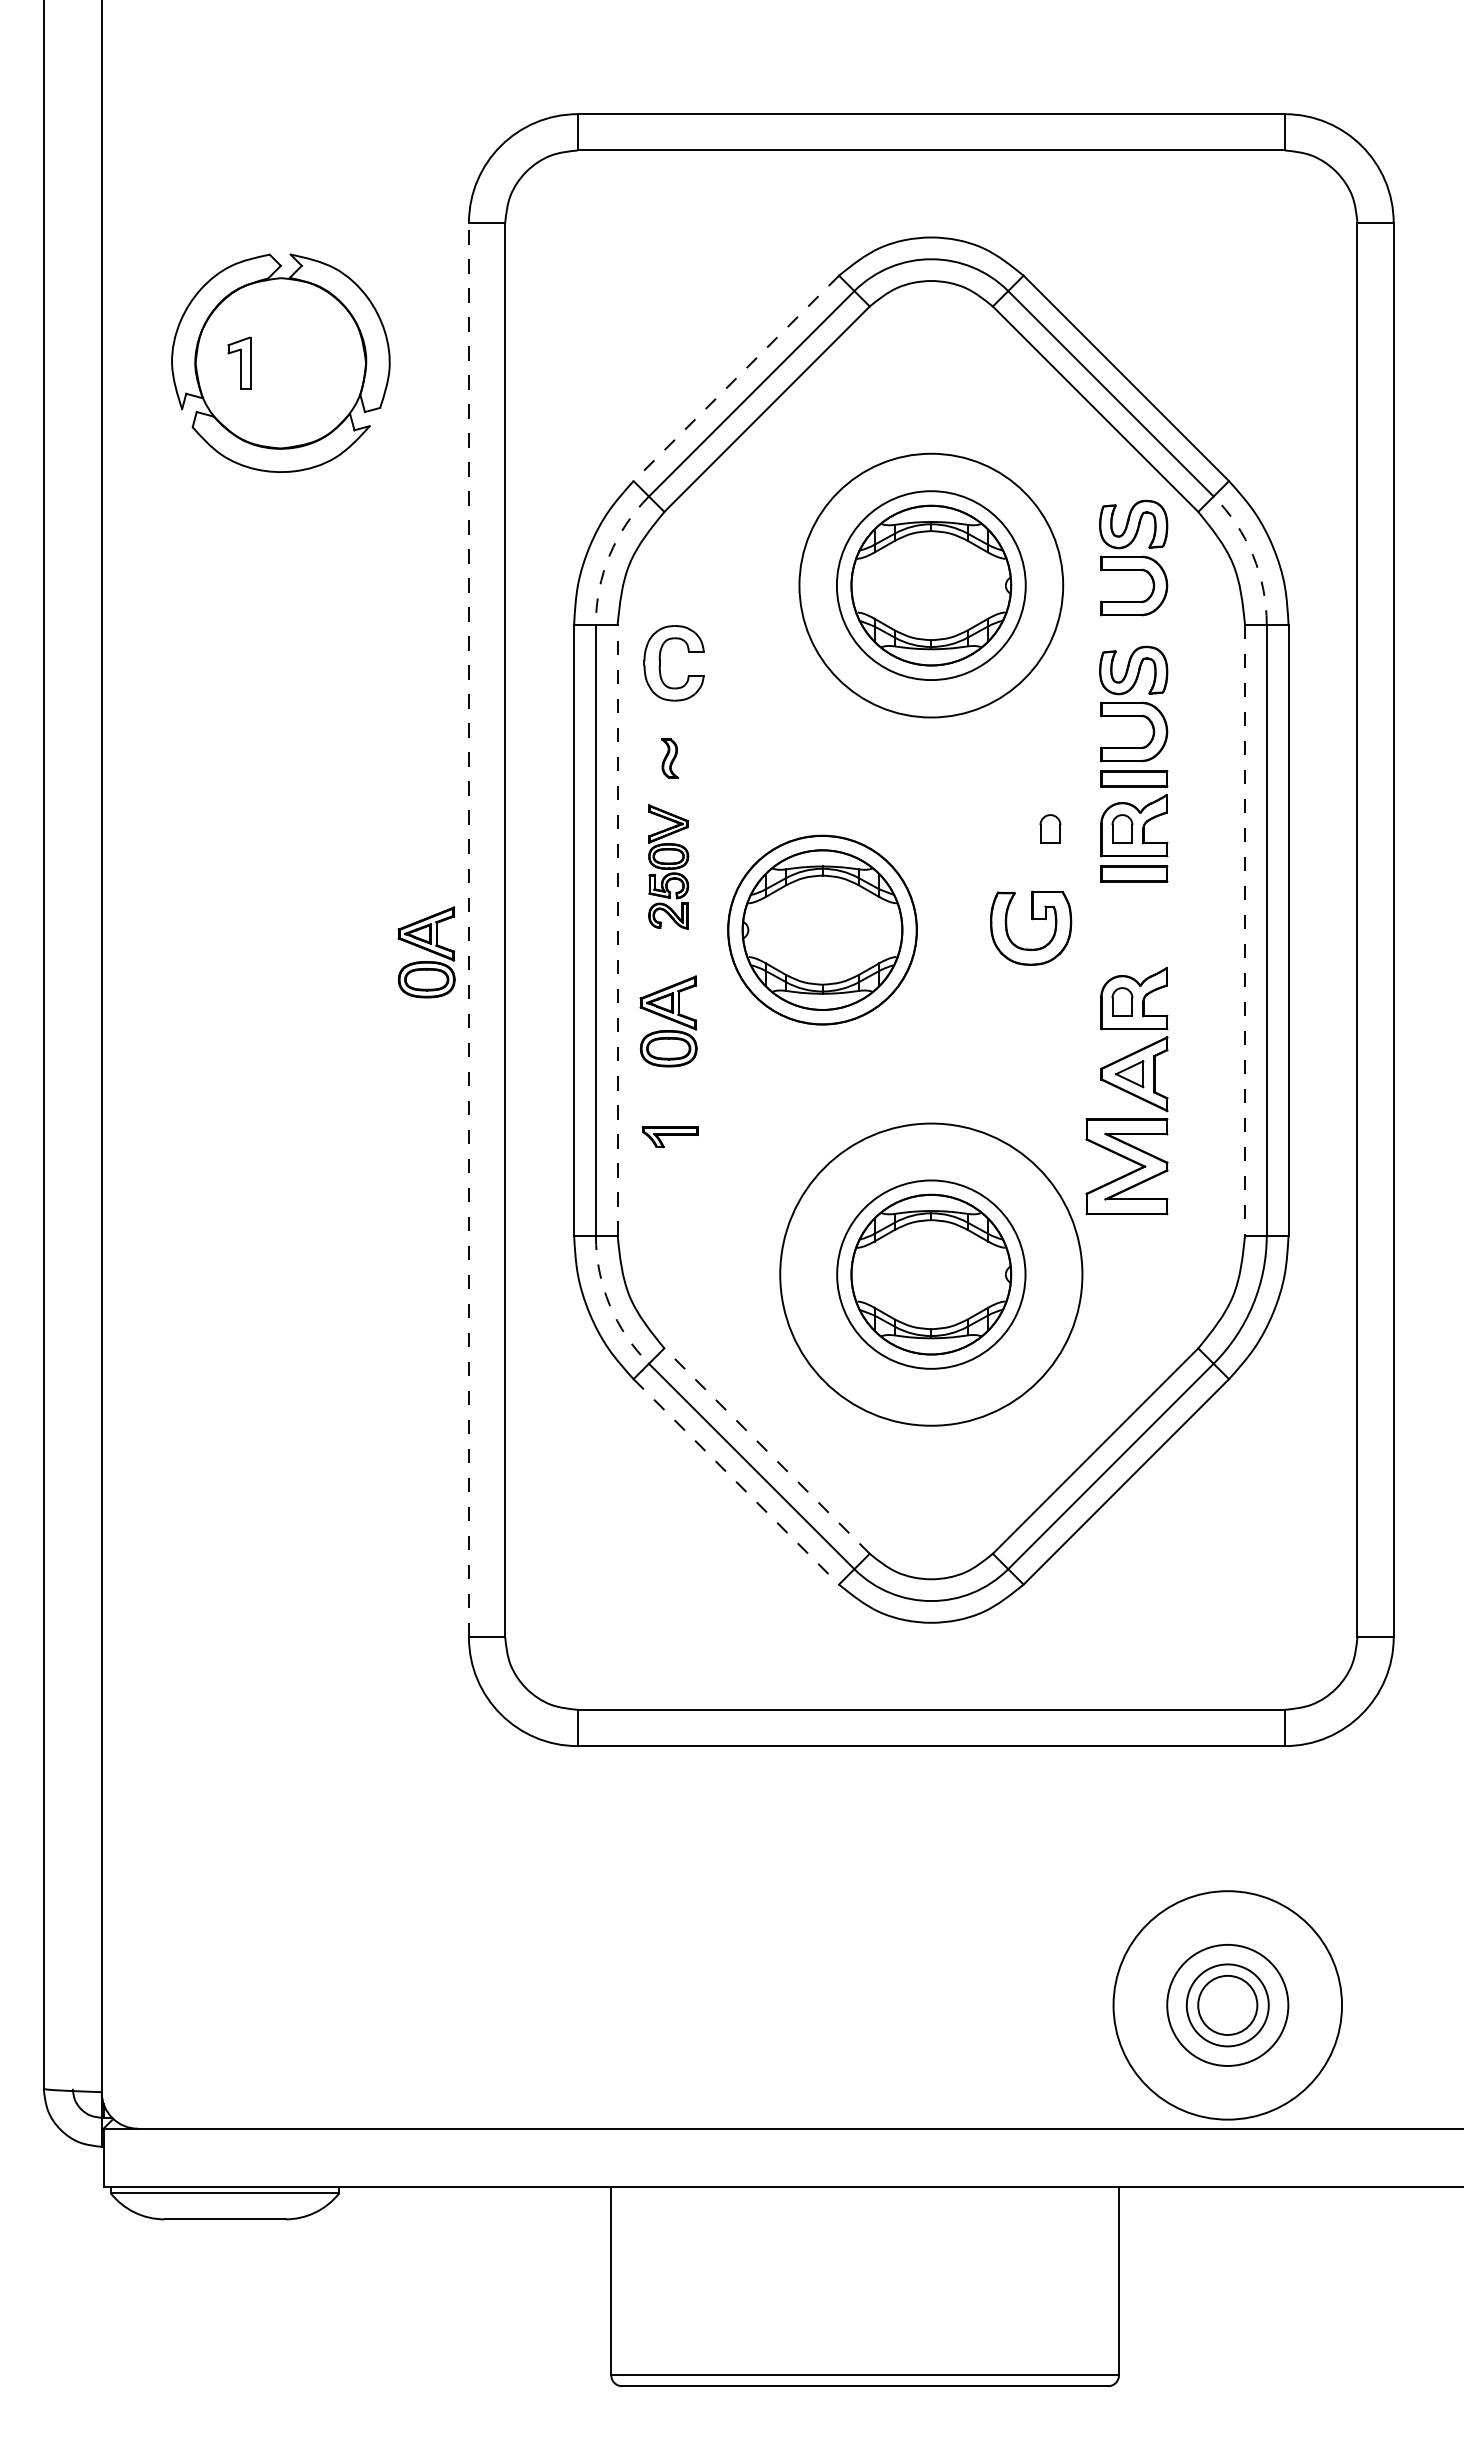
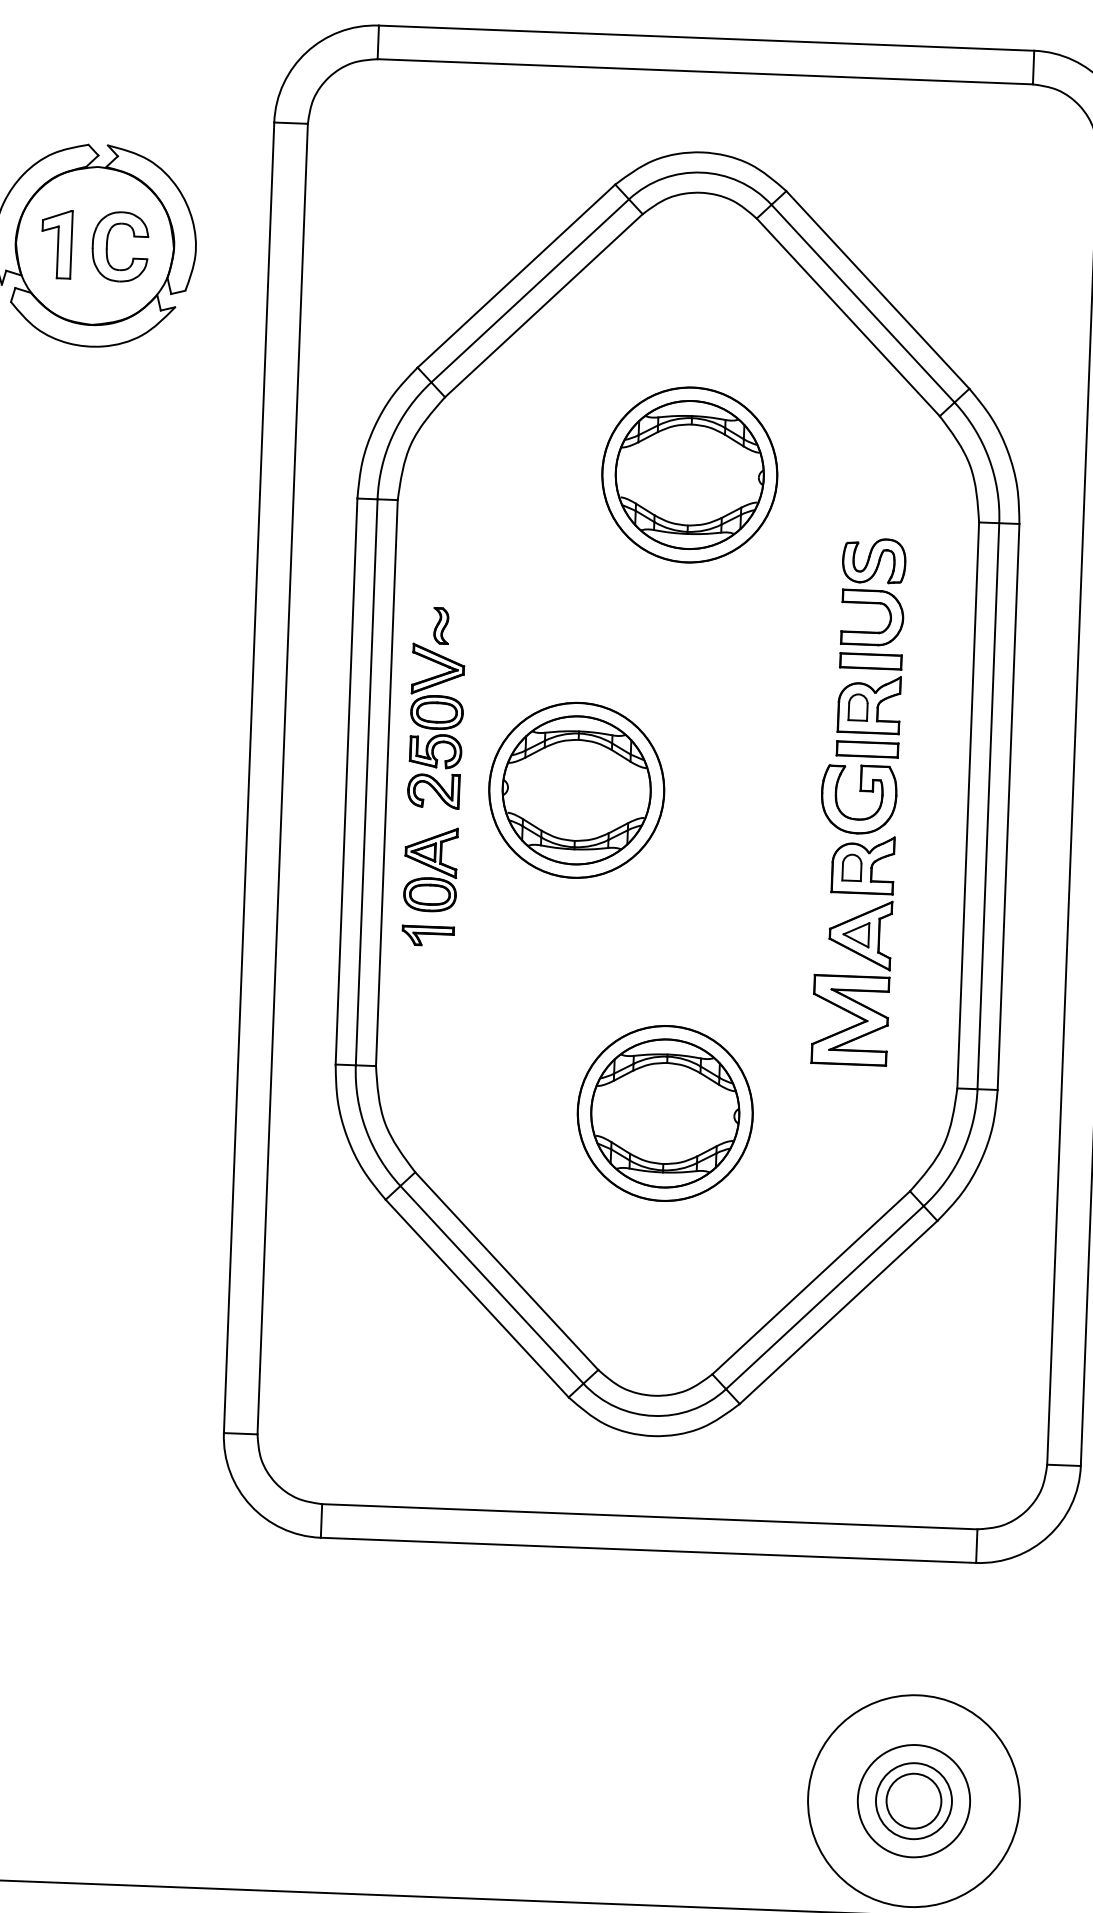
part: (239, 362) -> (56, 243), size x1.43
line: (735, 378) -> (515, 276), dashed -> solid
arc: (609, 555) -> (392, 435), dashed -> solid
arc: (1252, 555) -> (988, 458), dashed -> solid
part: (1133, 557) -> (878, 456), removed
circle: (931, 585) -> (689, 474), size x0.71
part: (660, 663) -> (107, 246), moved
part: (1050, 828) -> (791, 704), removed
part: (668, 866) -> (436, 725), size x1.43
part: (1032, 920) -> (860, 792), moved
line: (468, 929) -> (248, 777), dashed -> solid
line: (617, 929) -> (386, 782), dashed -> solid
line: (1245, 930) -> (968, 805), dashed -> solid
part: (426, 952) -> (208, 797), removed
part: (669, 1137) -> (427, 936), moved
circle: (930, 1274) -> (664, 1113), size x0.62
arc: (609, 1304) -> (366, 1129), dashed -> solid
line: (766, 1450) -> (506, 1270), dashed -> solid
line: (736, 1482) -> (477, 1299), dashed -> solid

